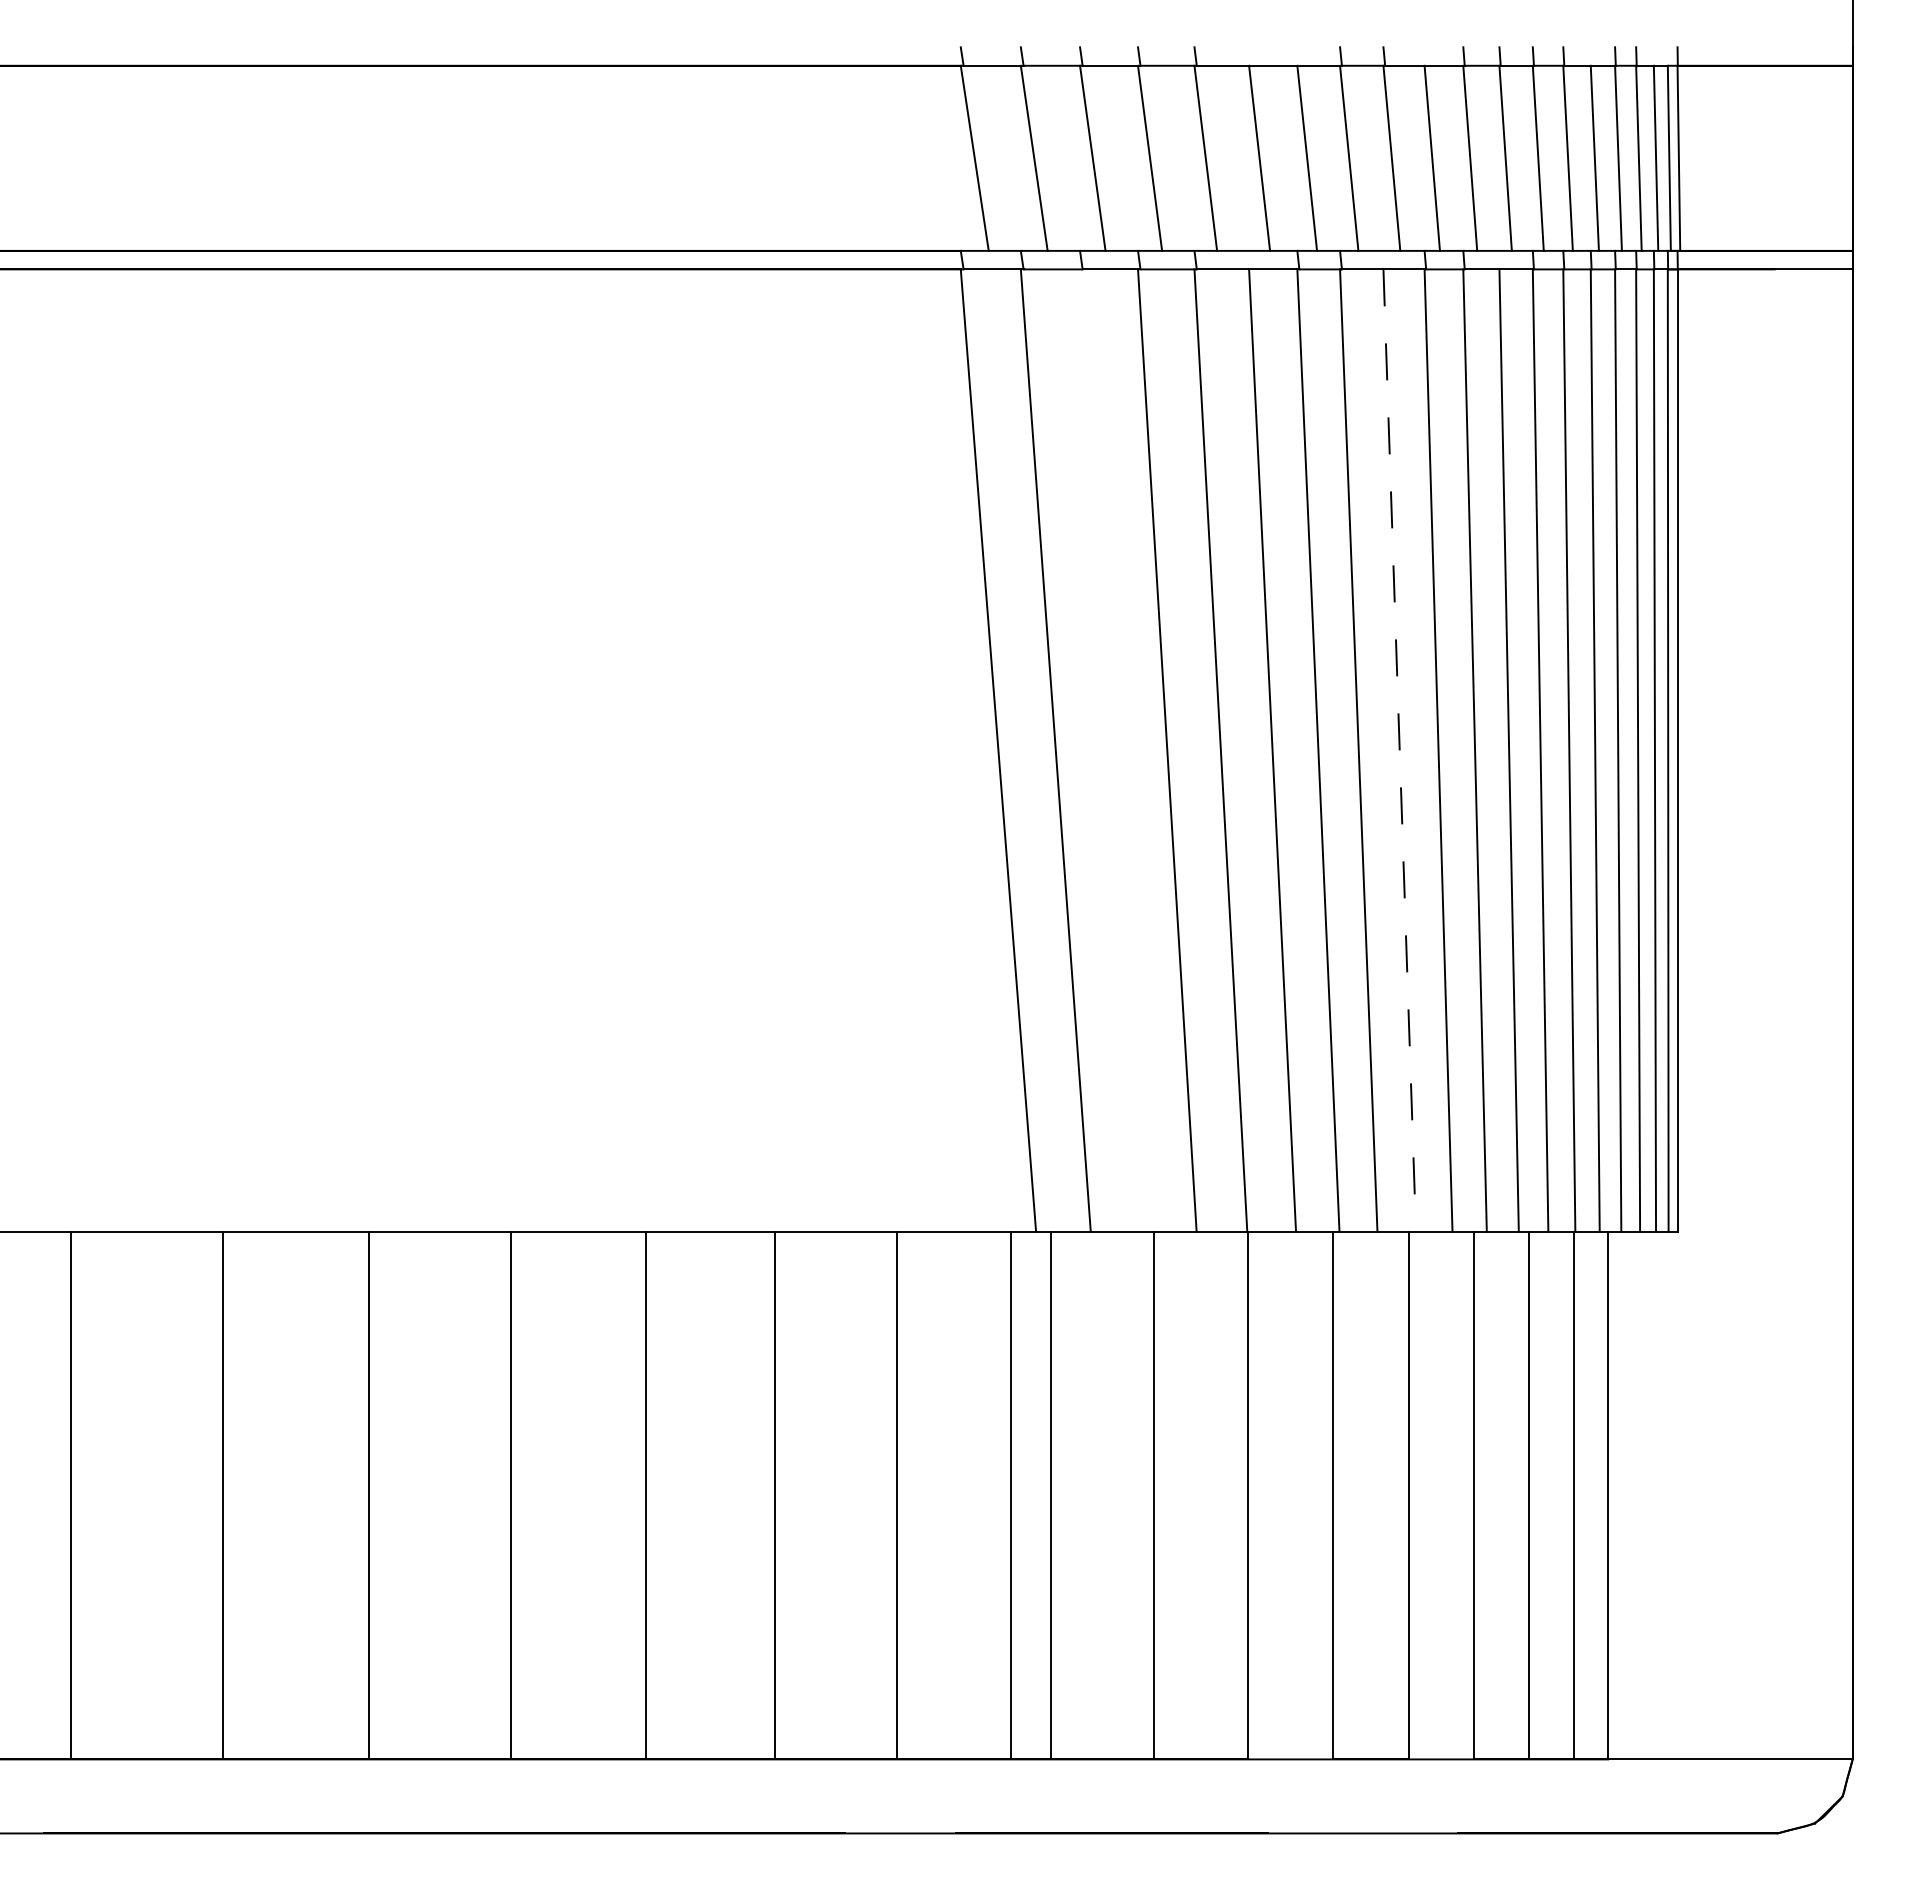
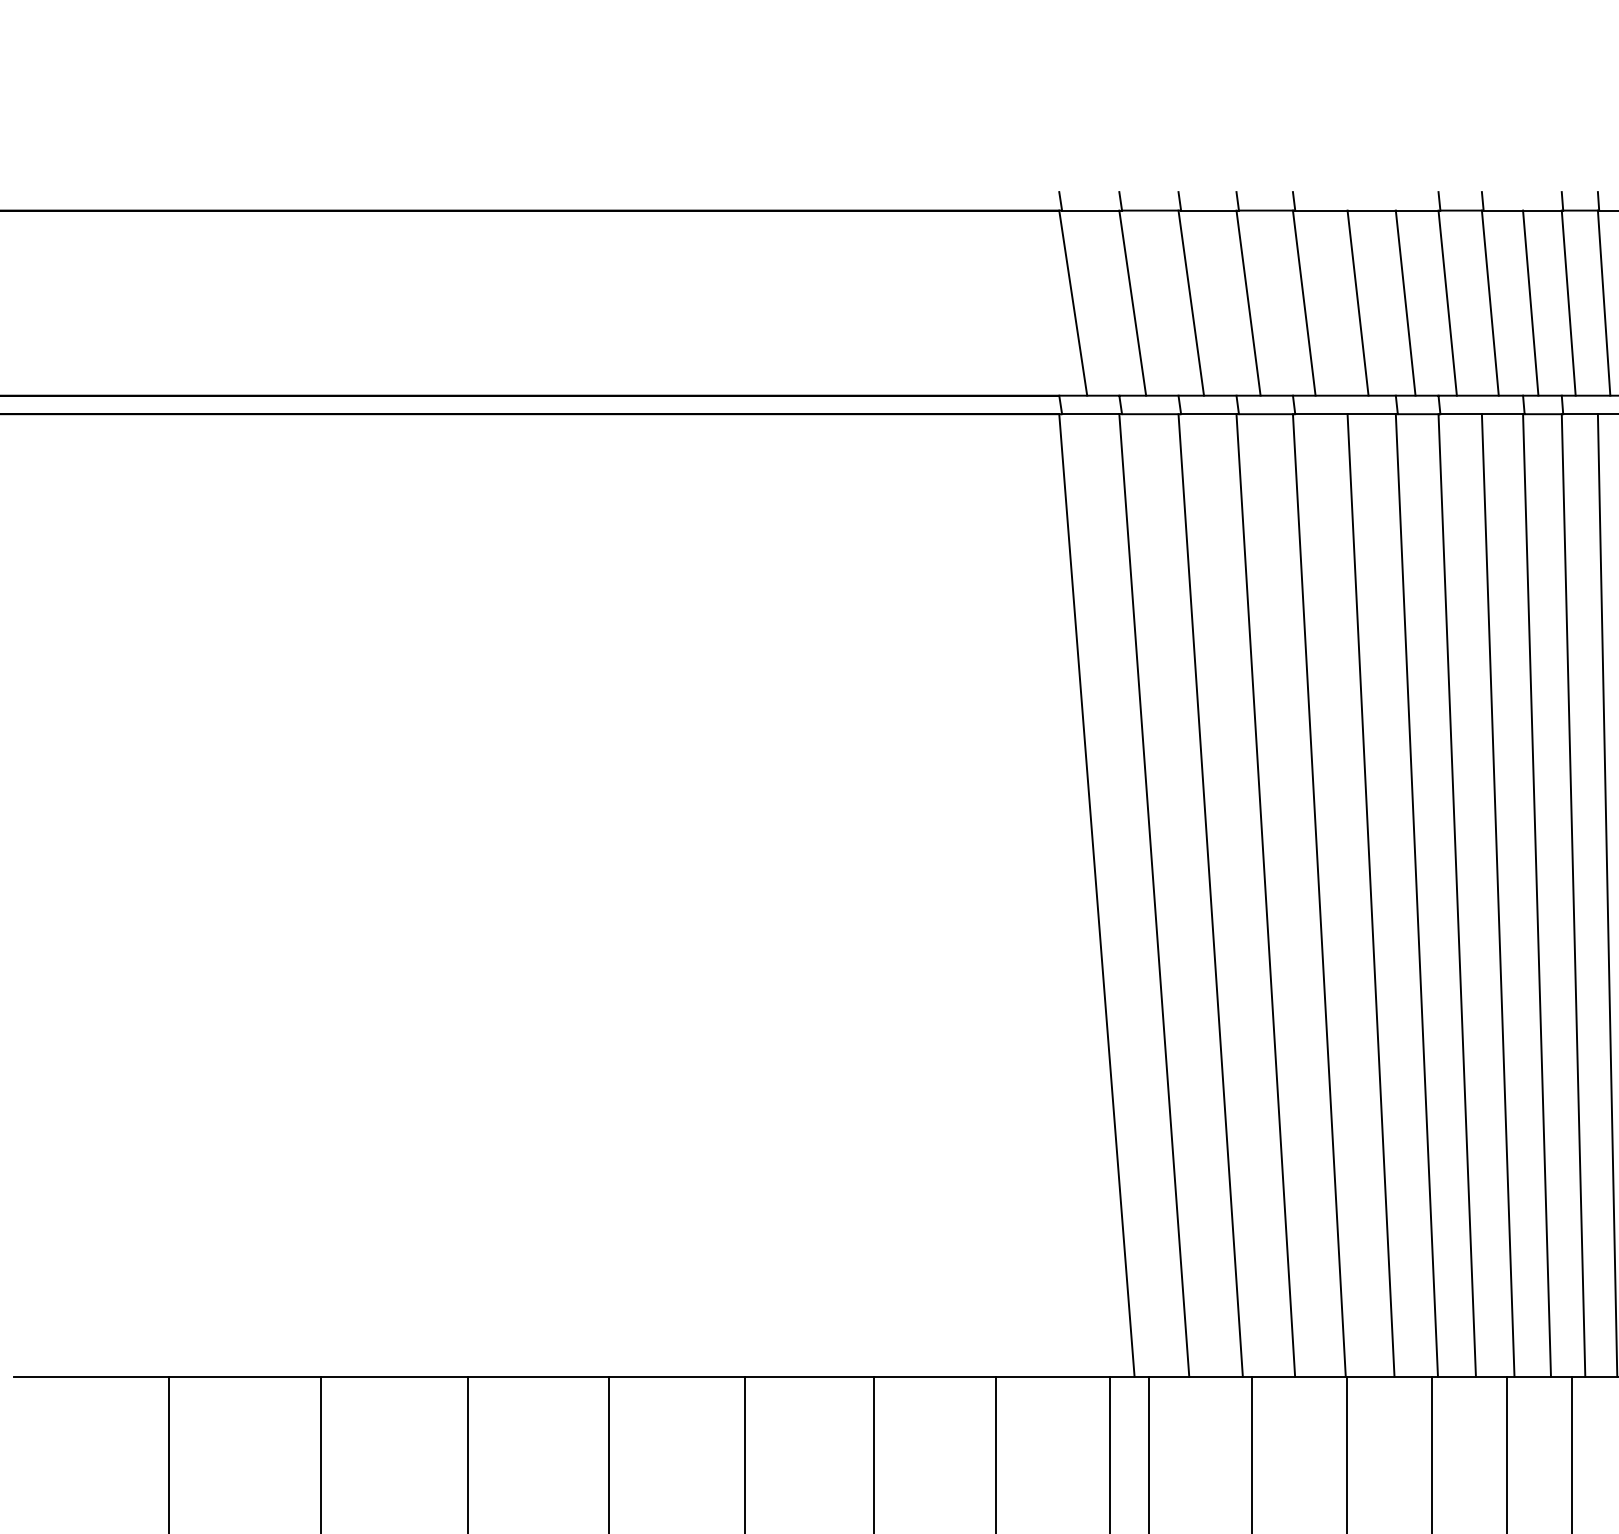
line: (1112, 750) -> (1210, 895), added
line: (1399, 750) -> (1497, 895), dashed -> solid

